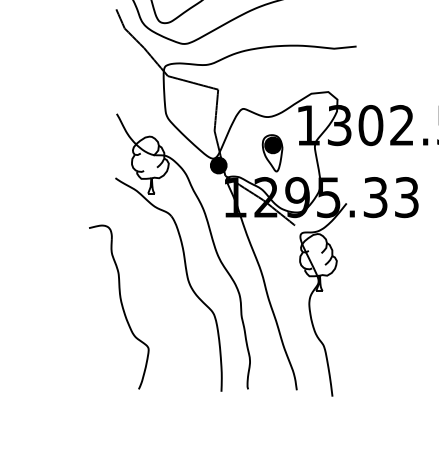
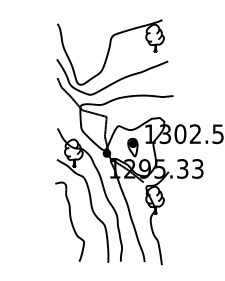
part: (118, 306) -> (69, 221), moved

